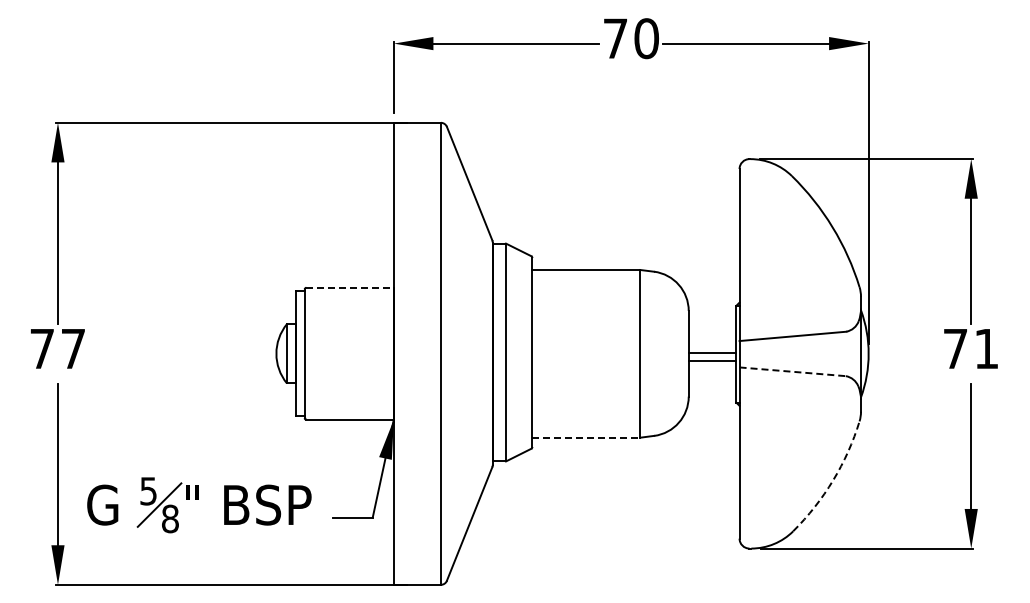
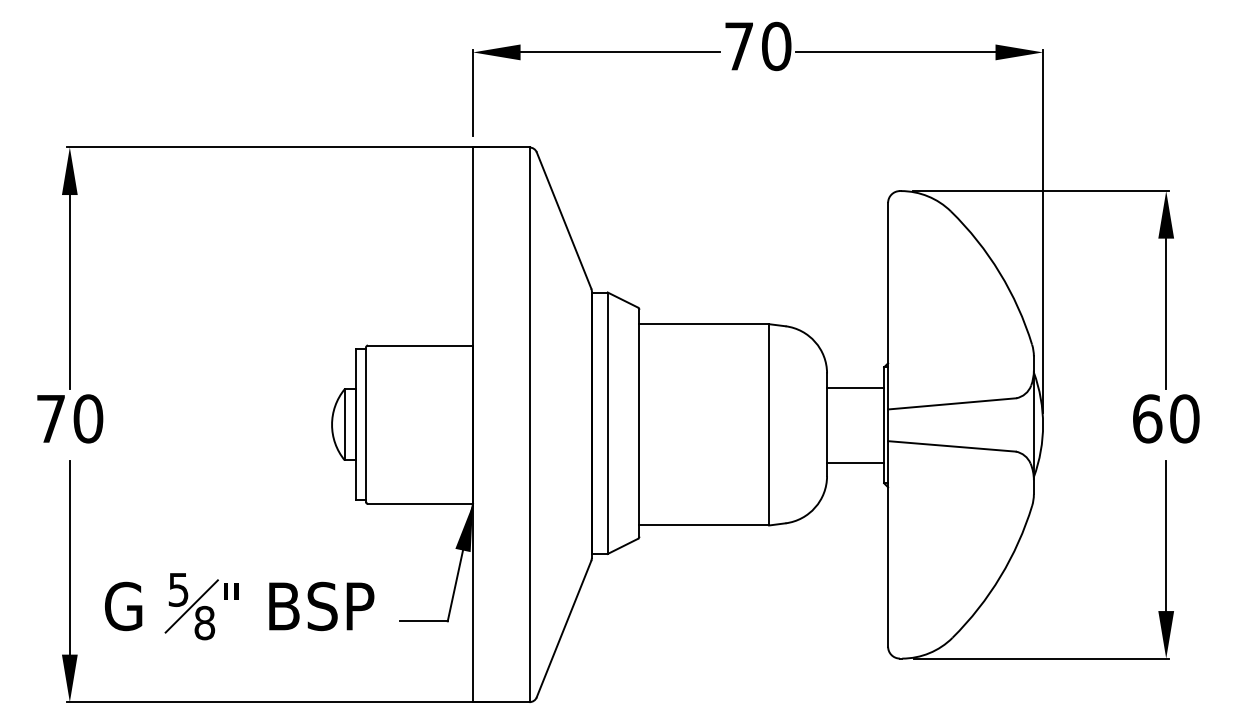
line: (350, 287) -> (421, 345), dashed -> solid
text: (73, 348) -> (88, 418), 77 -> 70
text: (970, 348) -> (1165, 418), 71 -> 60
line: (712, 353) -> (855, 462), moved
line: (712, 361) -> (855, 388), moved
line: (793, 371) -> (952, 446), dashed -> solid
line: (586, 437) -> (704, 525), dashed -> solid
arc: (833, 480) -> (1000, 576), dashed -> solid

